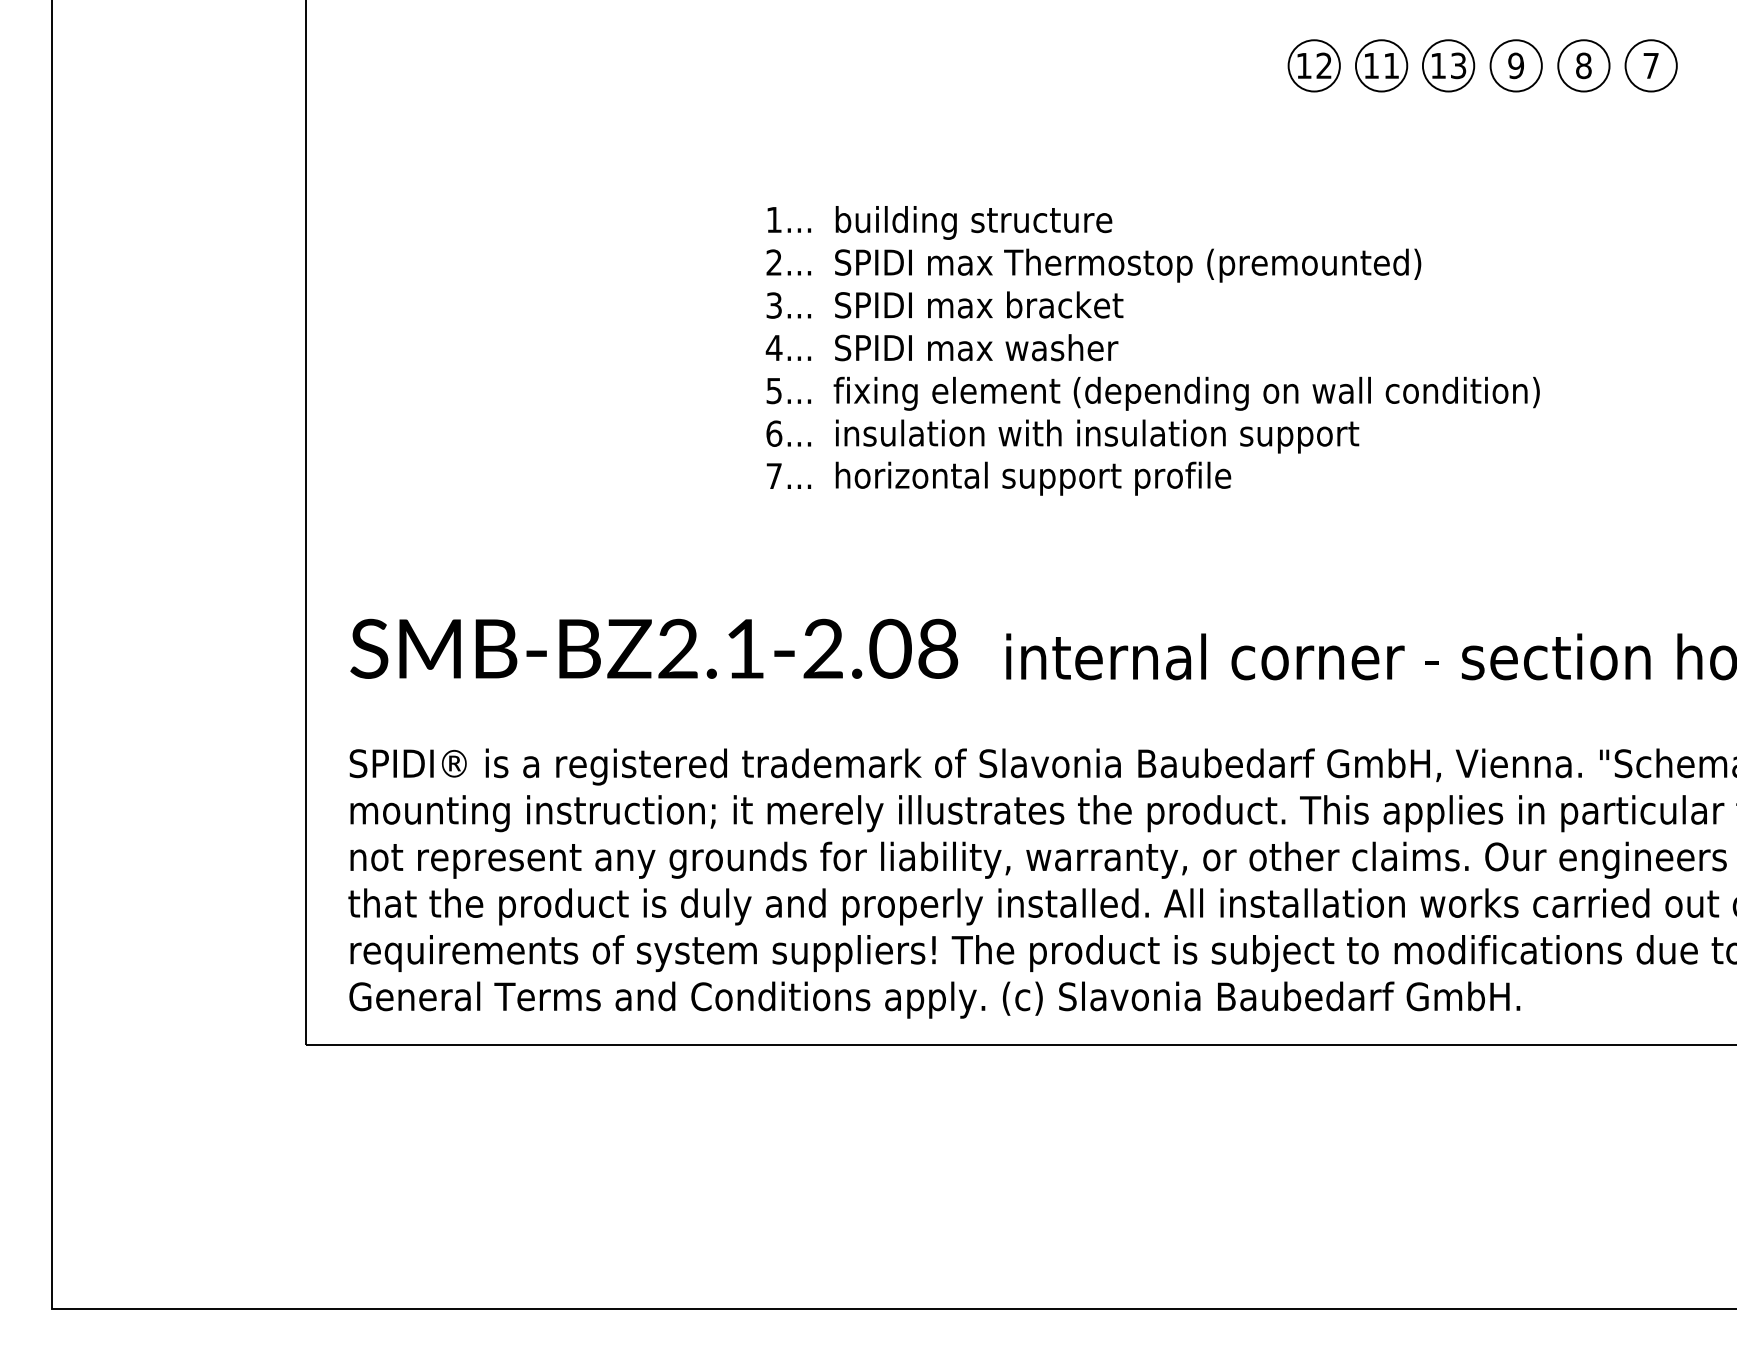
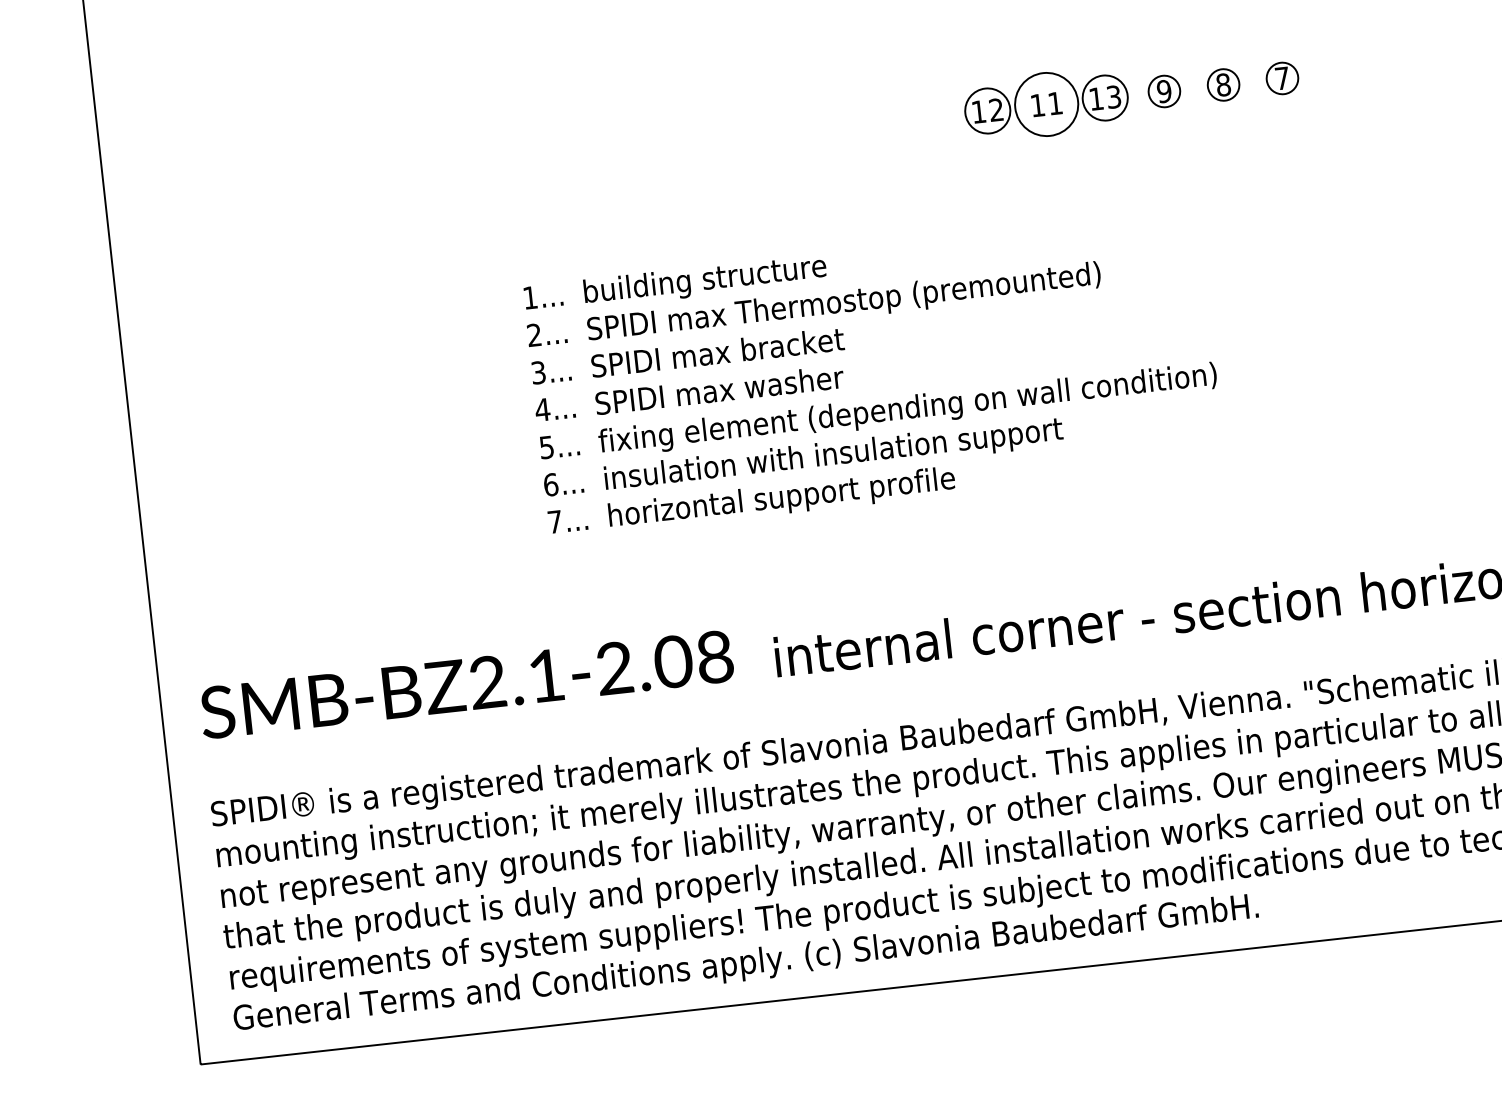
circle: (1381, 65) -> (1046, 104), size x1.4
circle: (1515, 65) -> (1163, 91), size x0.7
circle: (1583, 65) -> (1223, 84), size x0.7
circle: (1650, 65) -> (1281, 78), size x0.7

